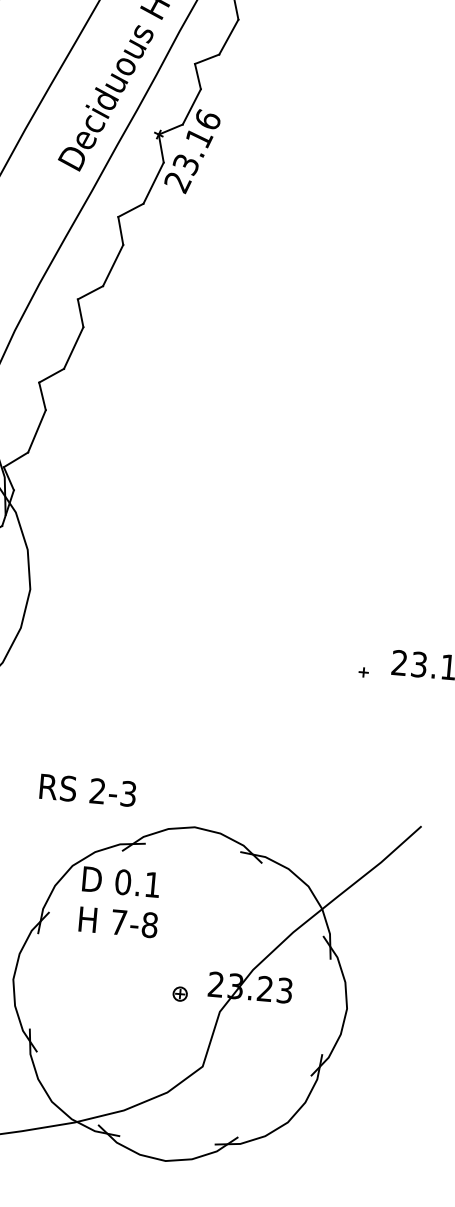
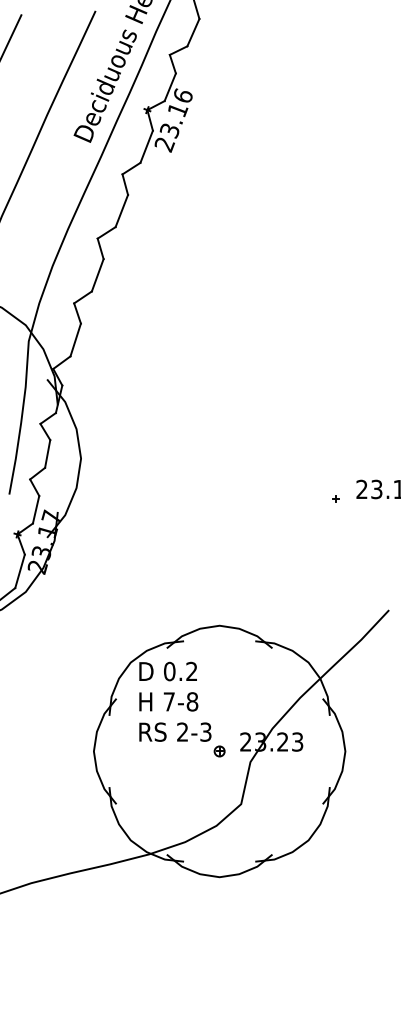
text: (88, 789) -> (175, 731), moved
text: (152, 883) -> (191, 670), 0.1 -> 0.2

